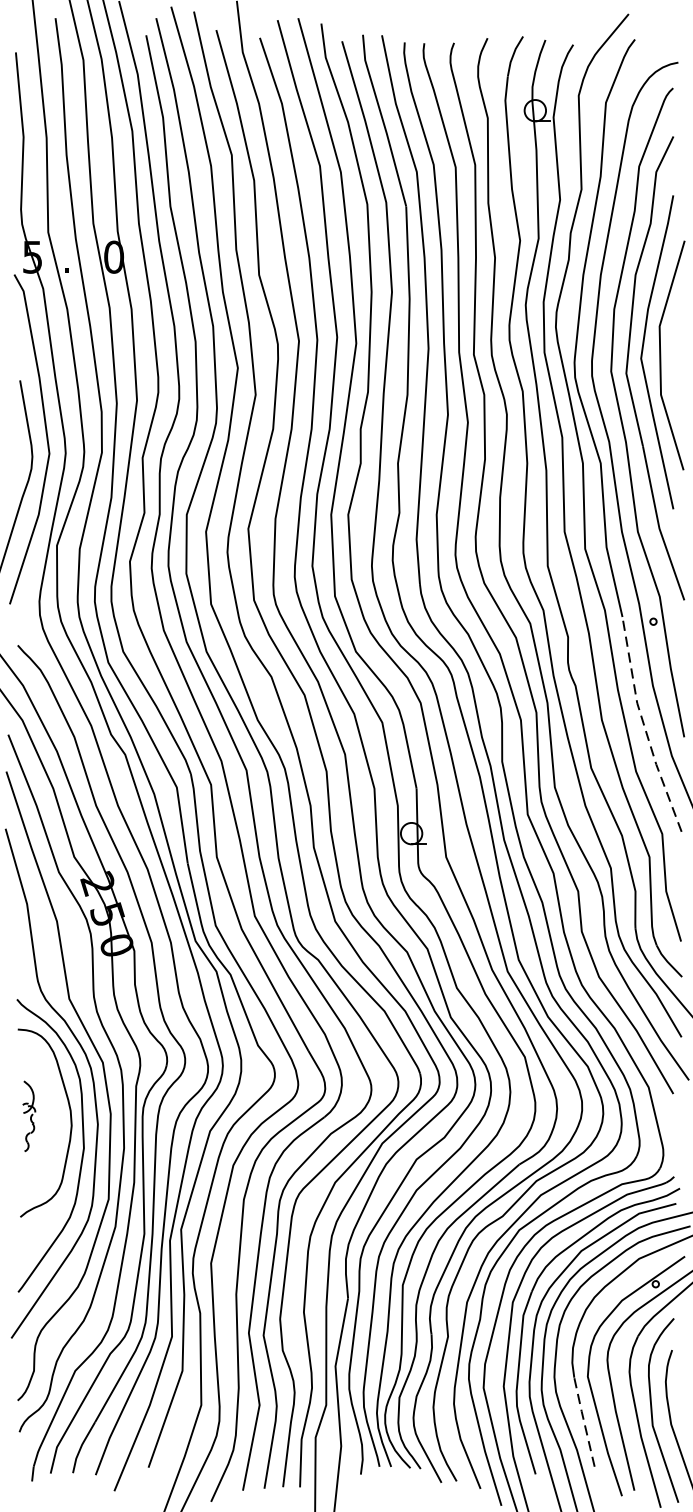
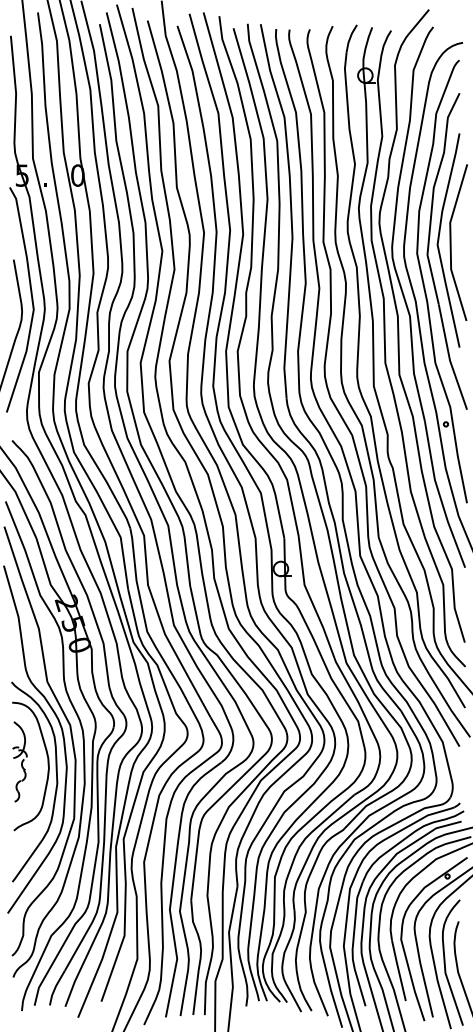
line: (643, 727) -> (439, 496), dashed -> solid
part: (28, 1115) -> (19, 761), size x1.67
line: (583, 1421) -> (398, 970), dashed -> solid

